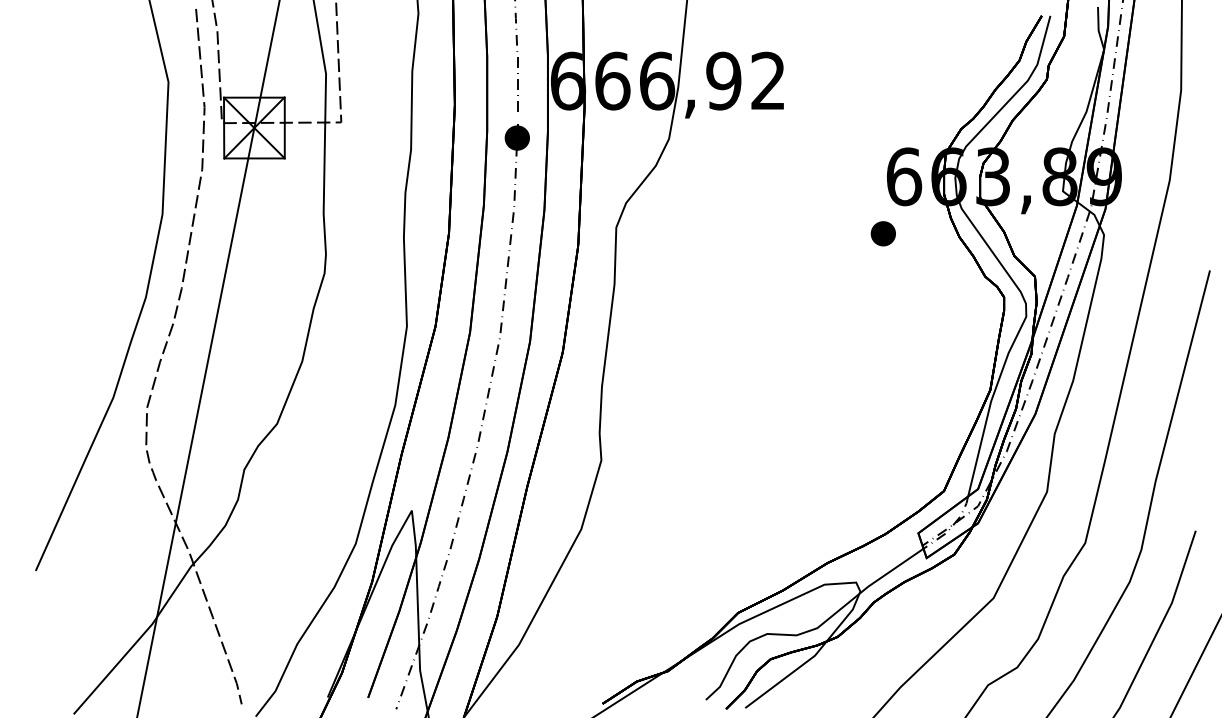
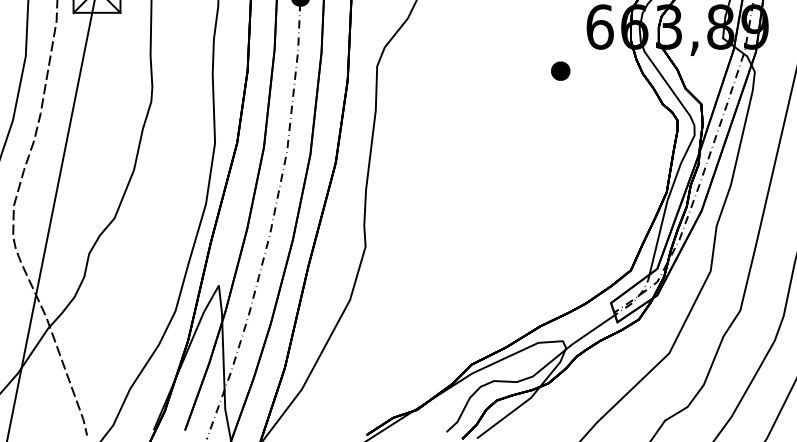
part: (882, 233) -> (560, 70), moved

